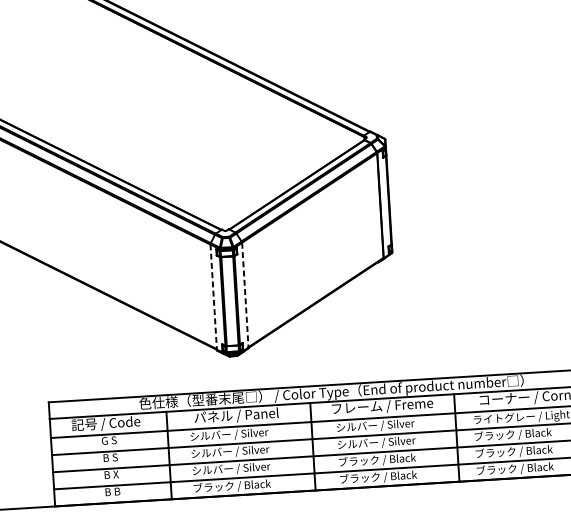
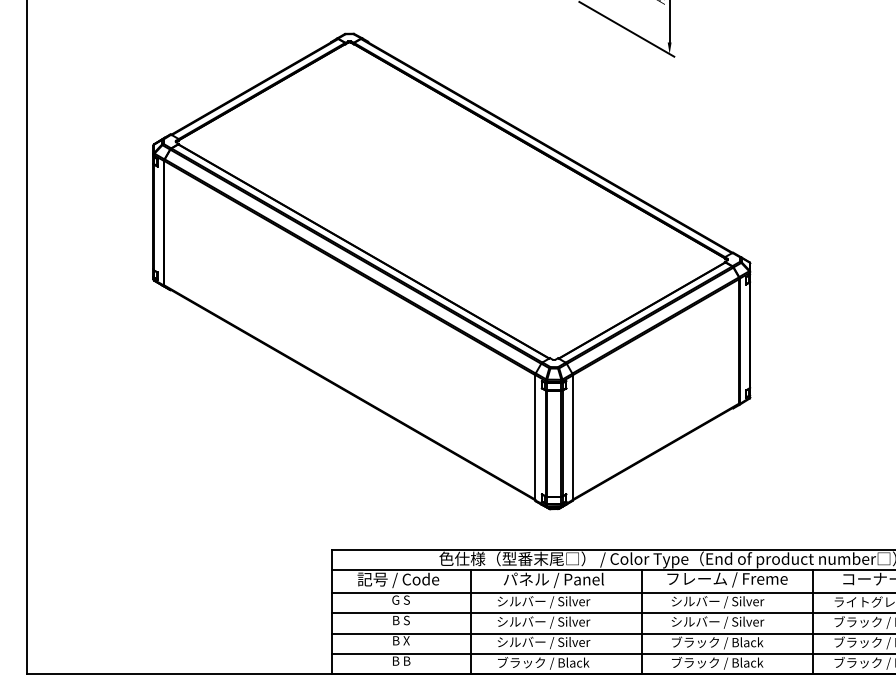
line: (245, 295) -> (572, 438), dashed -> solid
line: (213, 297) -> (535, 437), dashed -> solid

